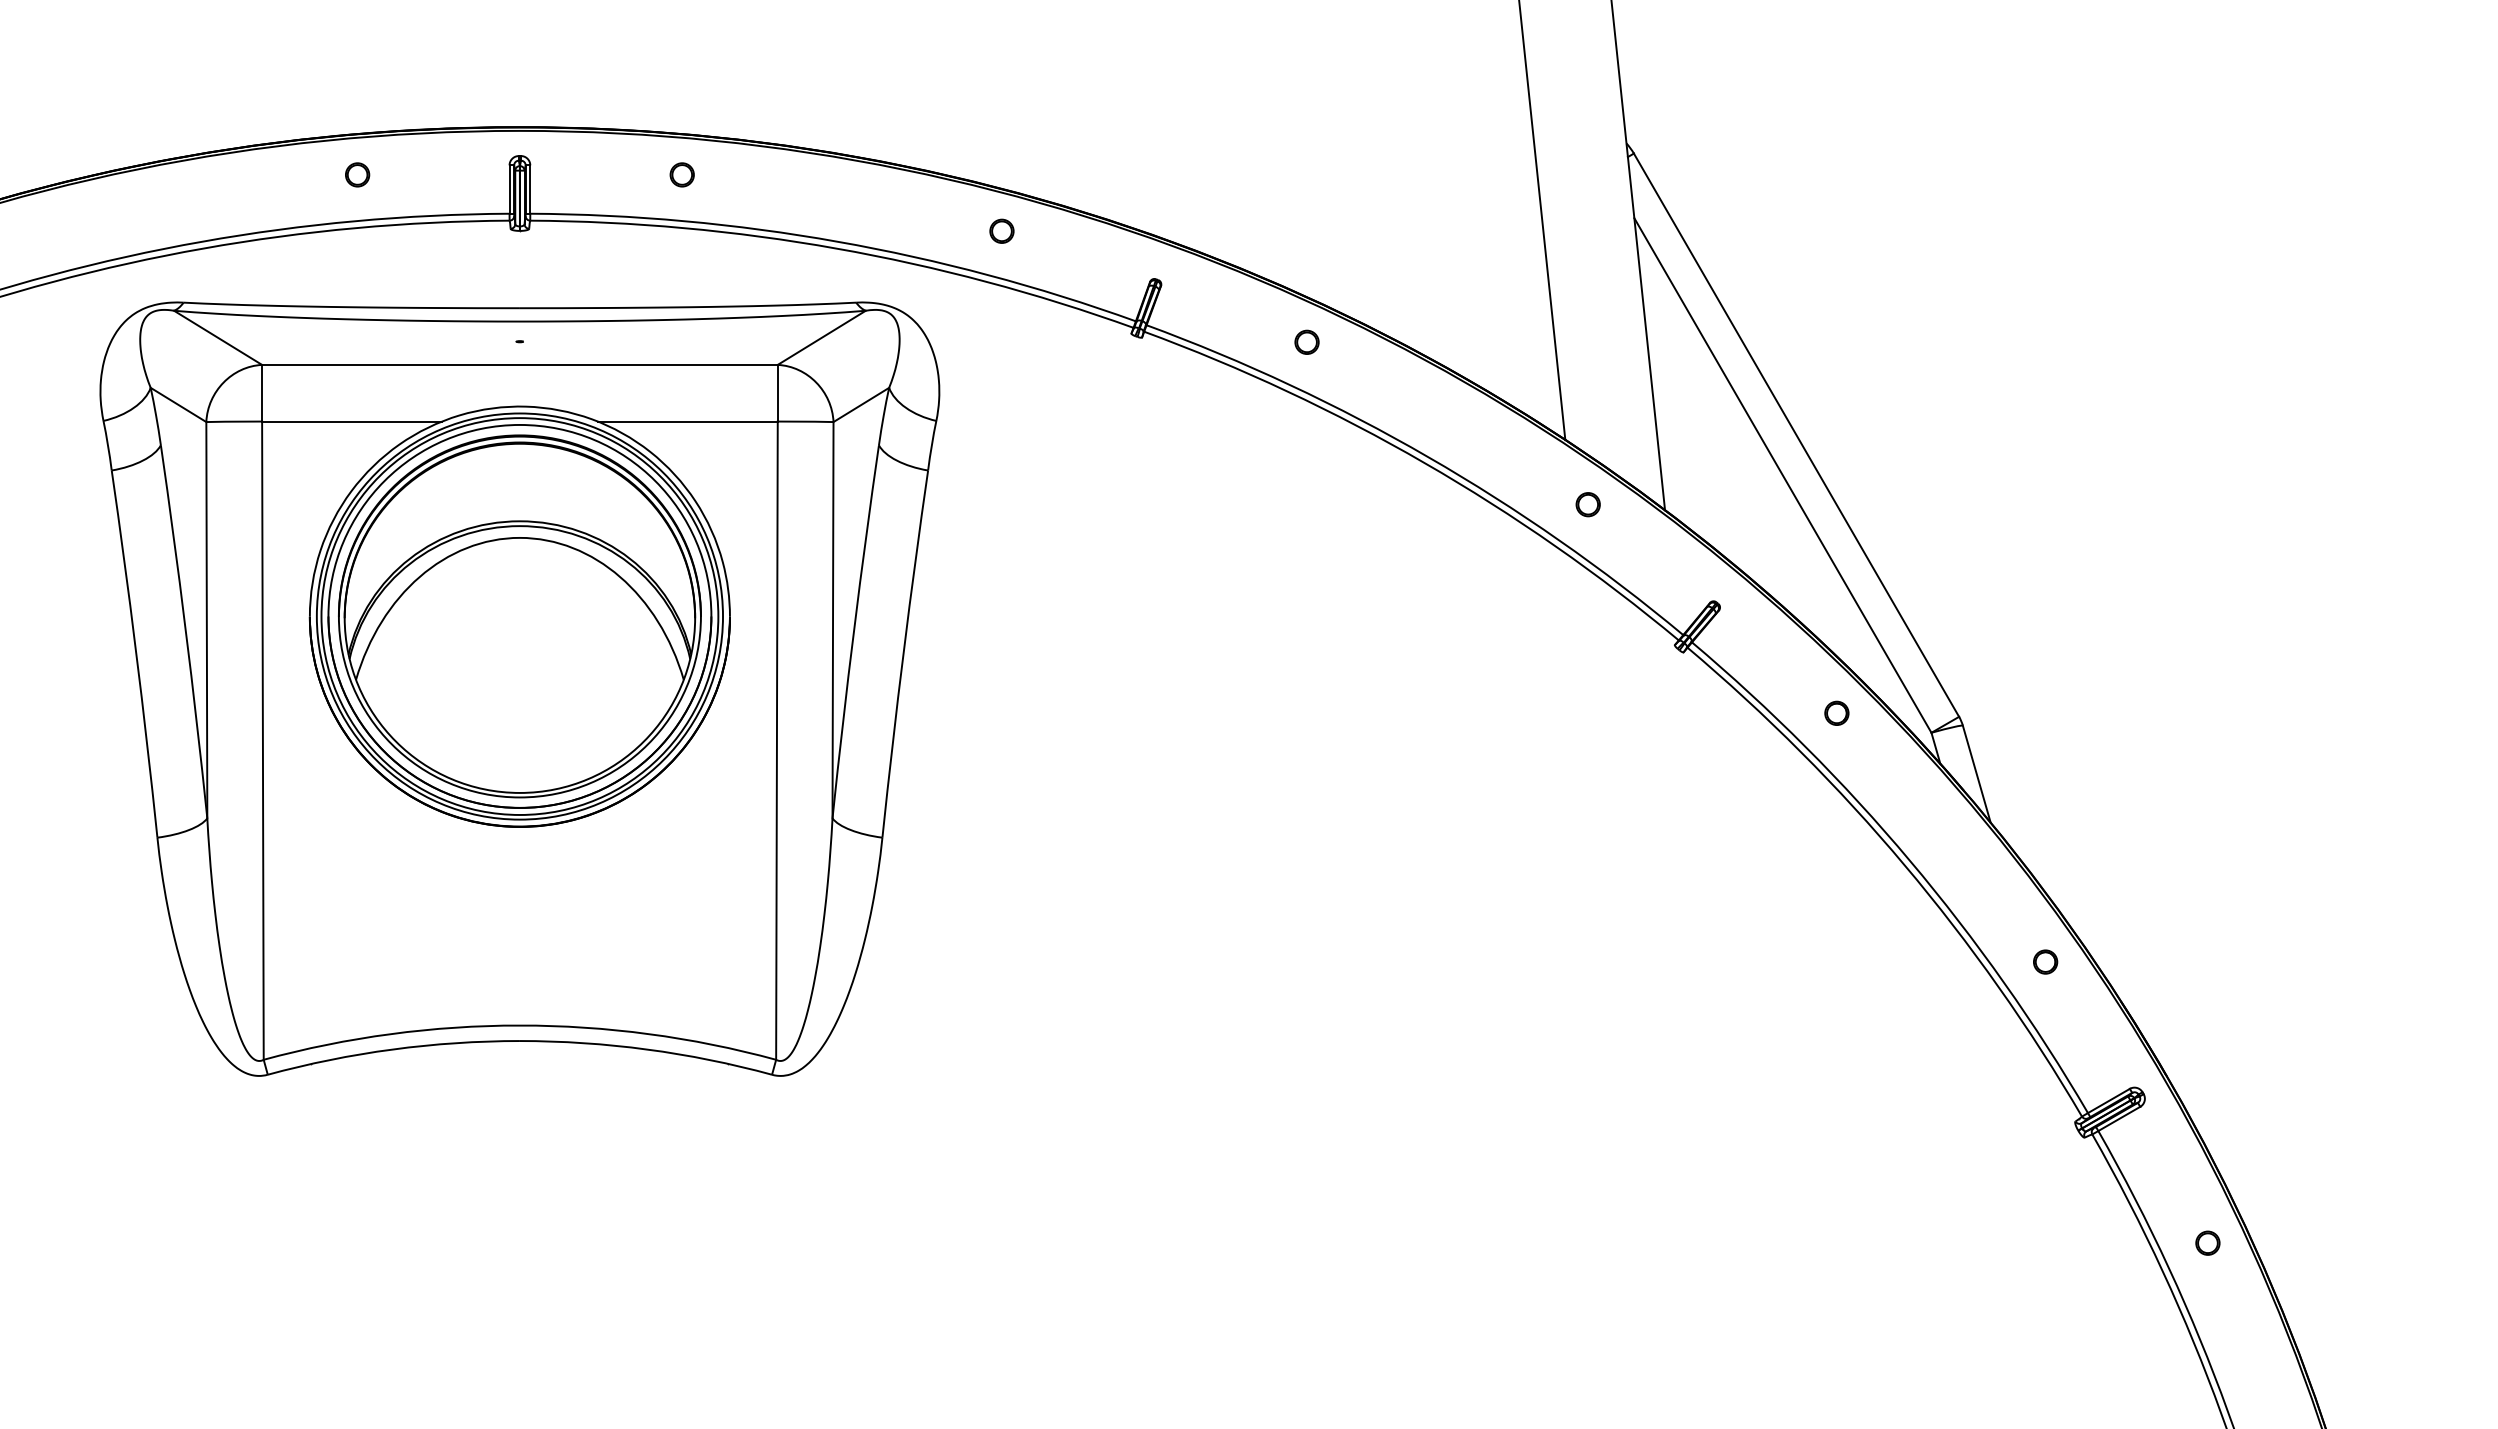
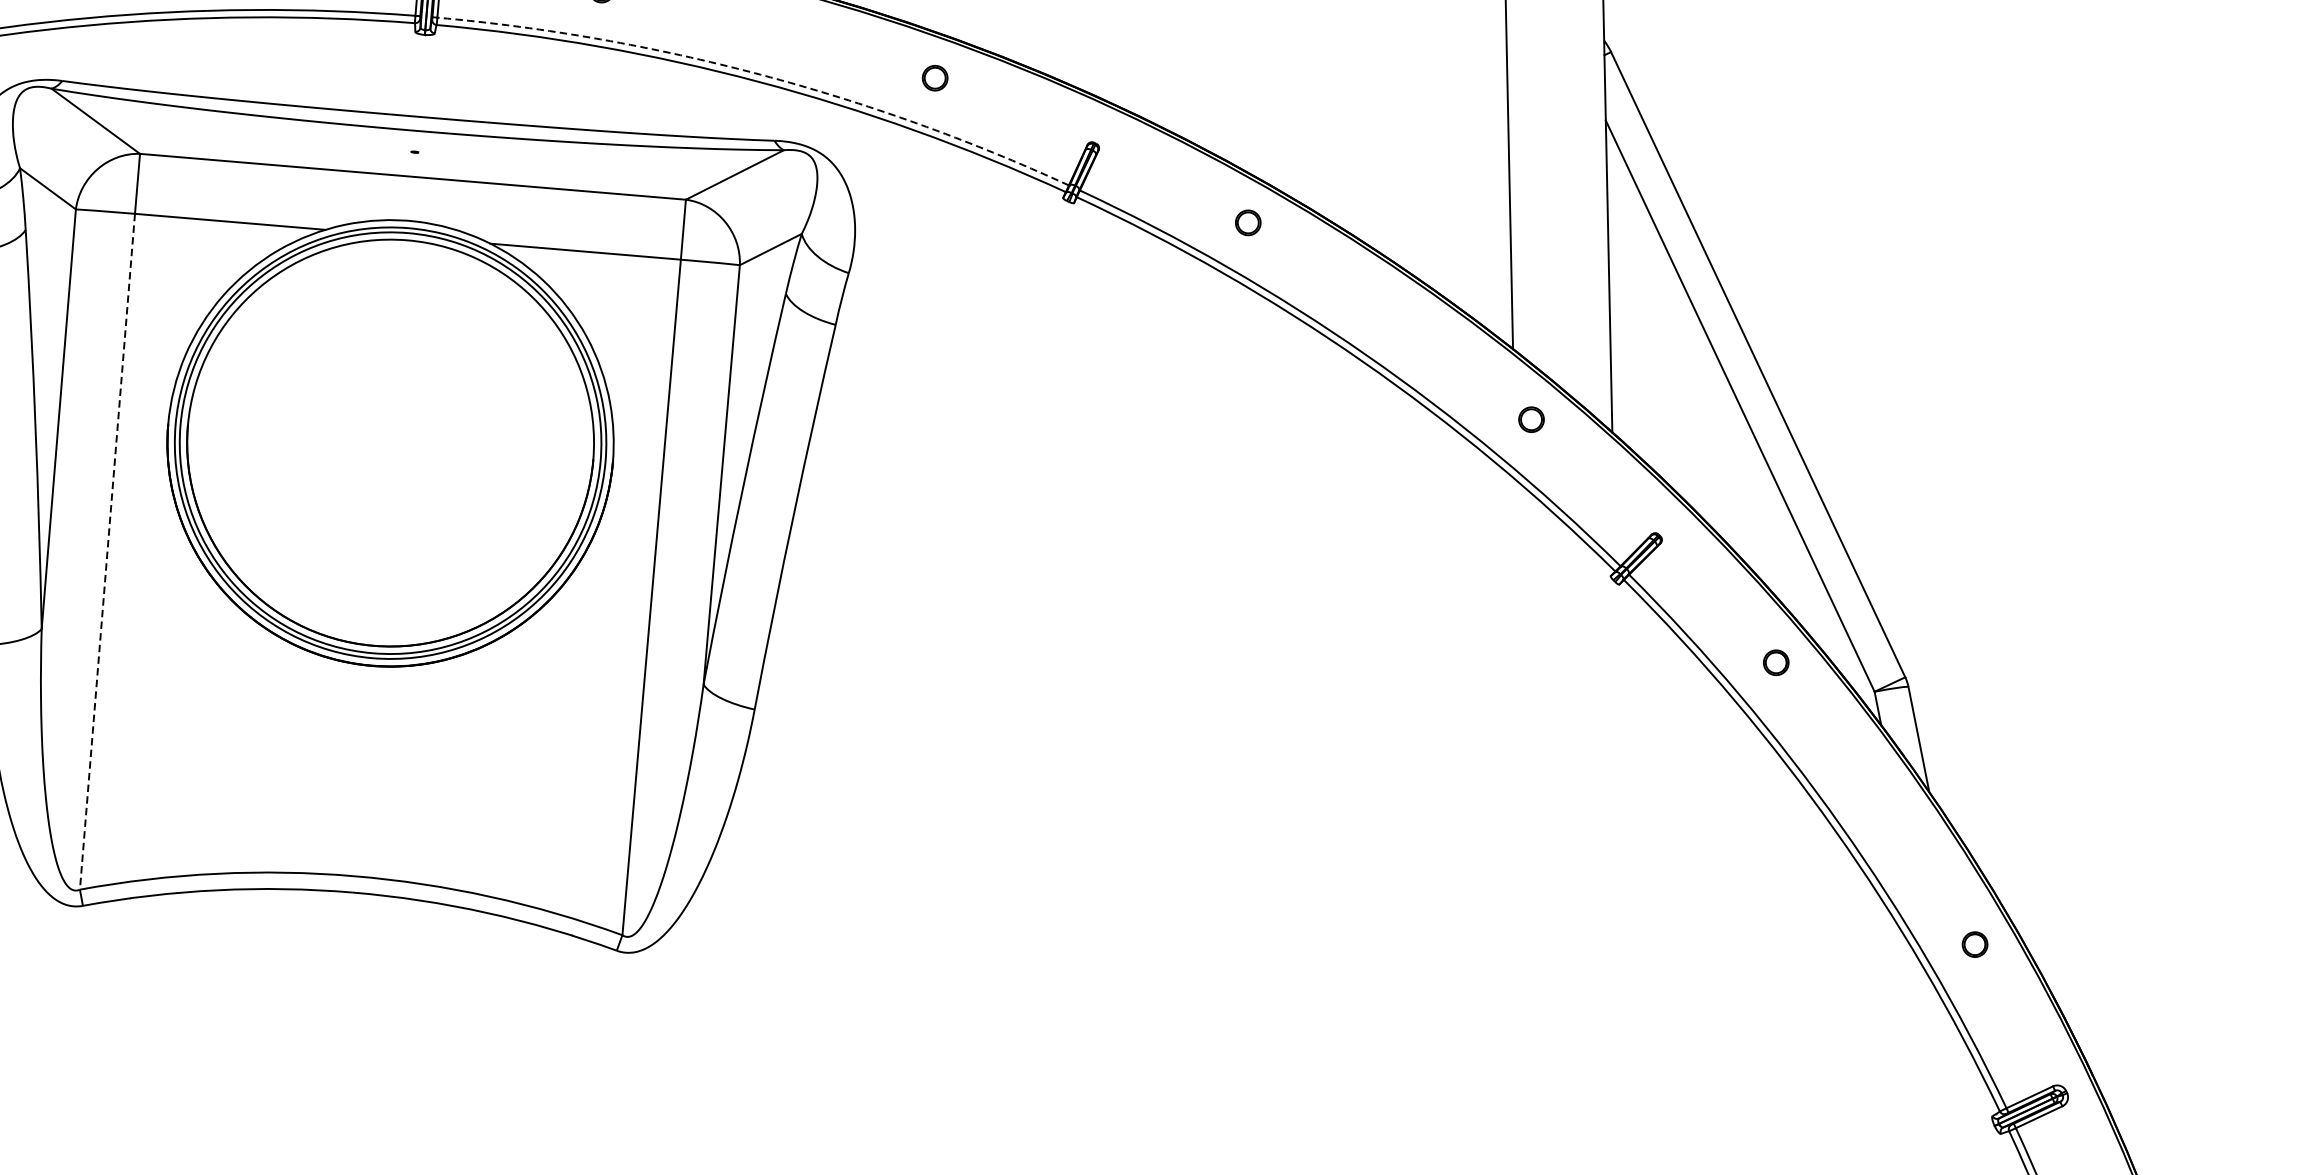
arc: (837, 241) -> (760, 74), solid -> dashed
part: (519, 616) -> (390, 443), removed
line: (262, 741) -> (106, 552), solid -> dashed

